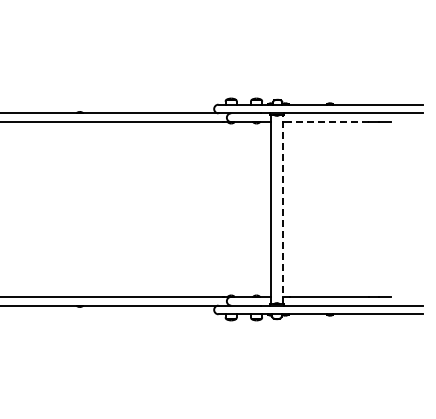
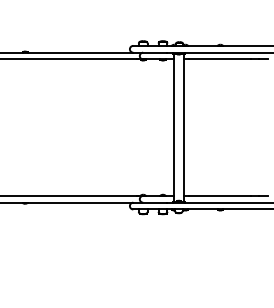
line: (329, 122) -> (219, 59), dashed -> solid
line: (282, 209) -> (183, 127), dashed -> solid

